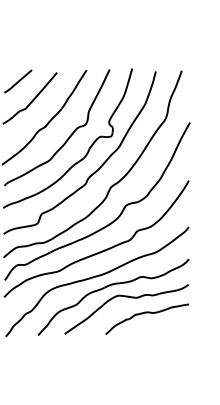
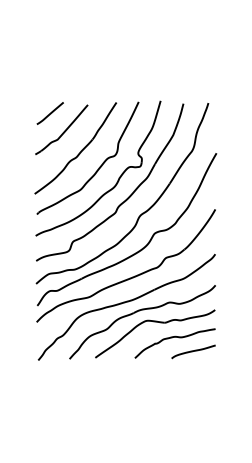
curve: (166, 327) -> (193, 351), added

